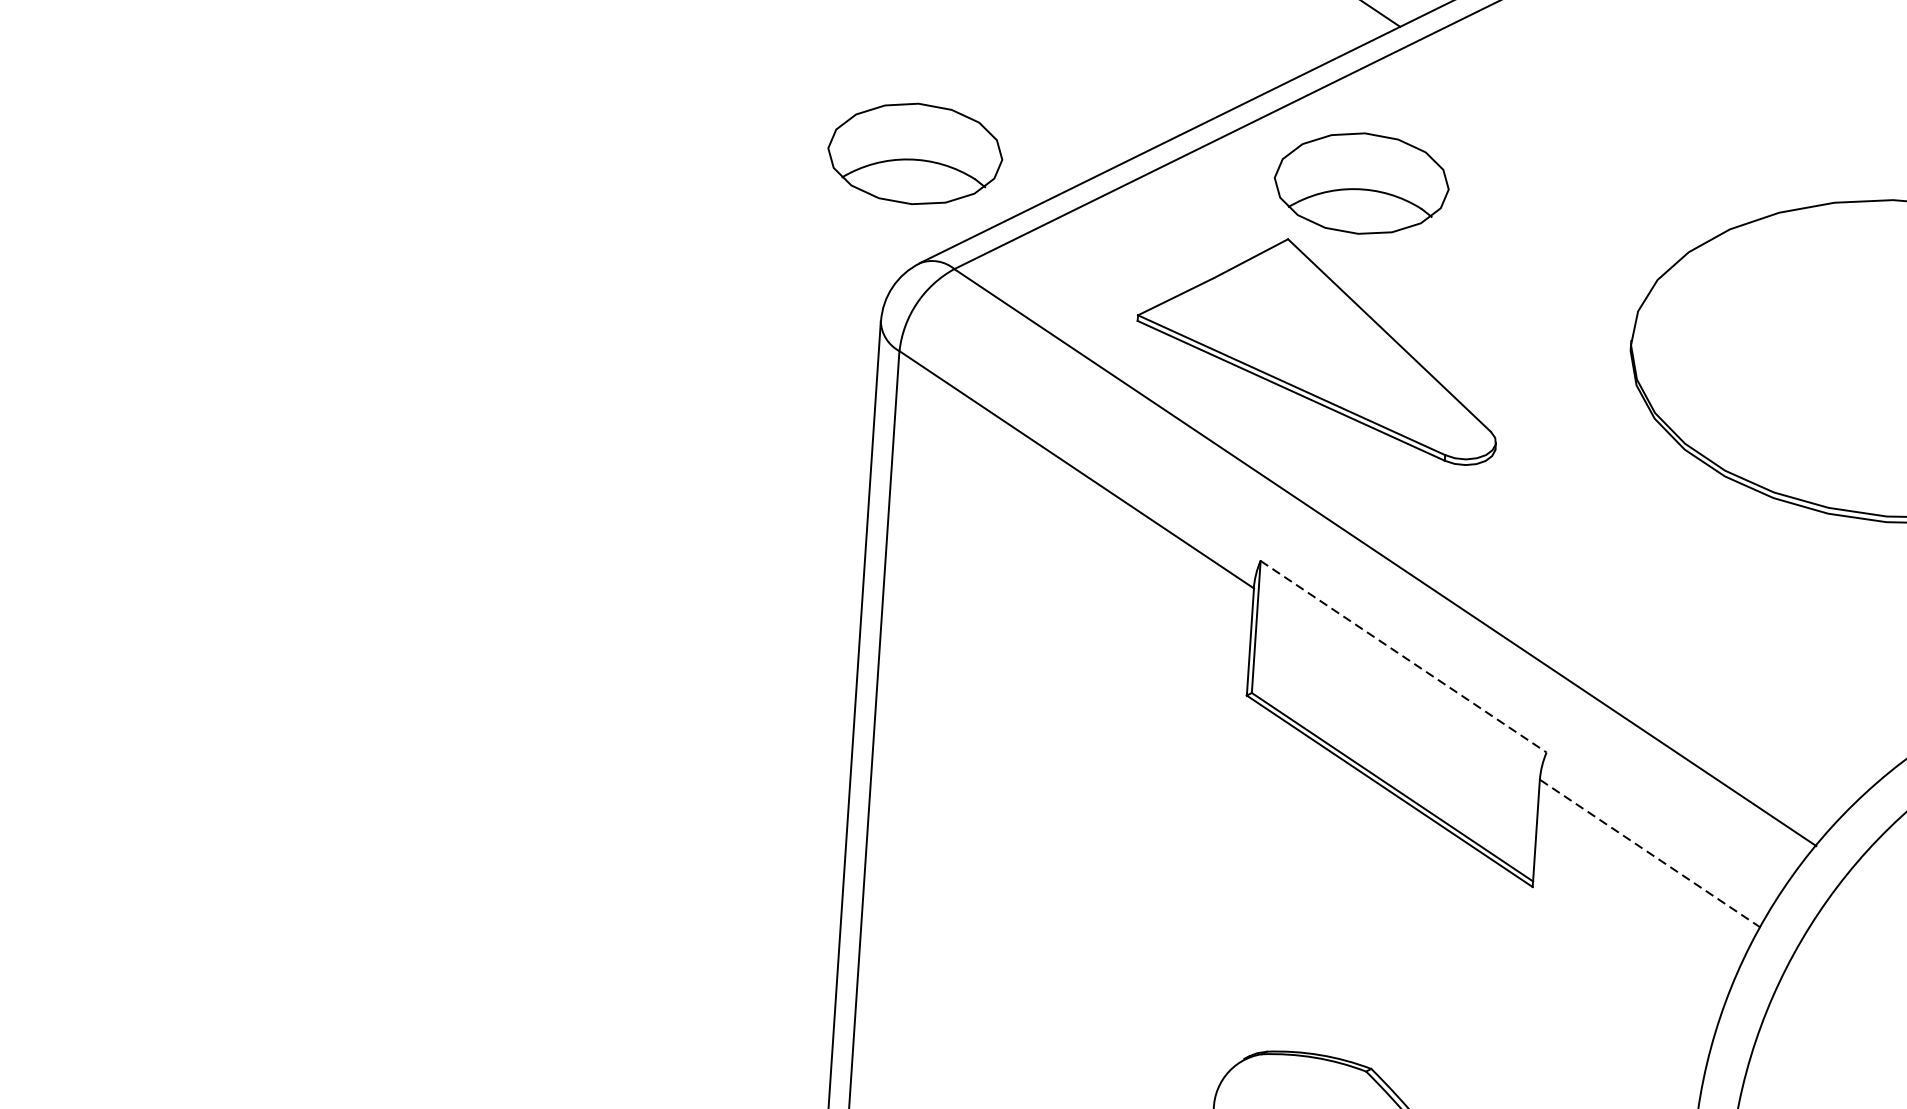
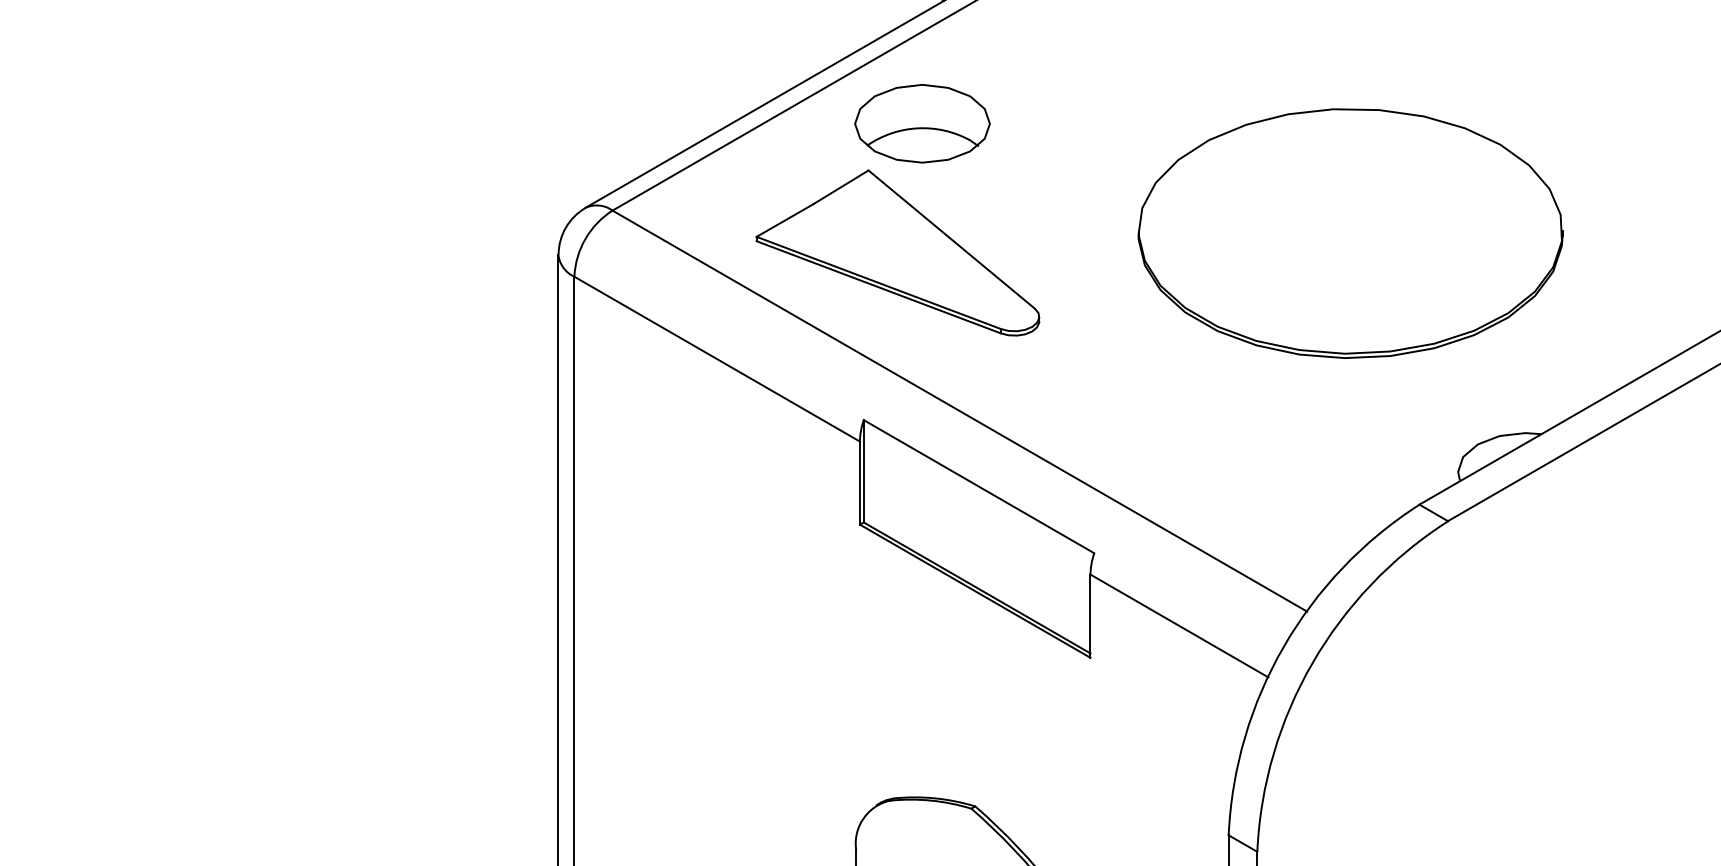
part: (915, 153) -> (576, 123), removed
line: (1404, 656) -> (979, 486), dashed -> solid
line: (1650, 853) -> (1179, 625), dashed -> solid

